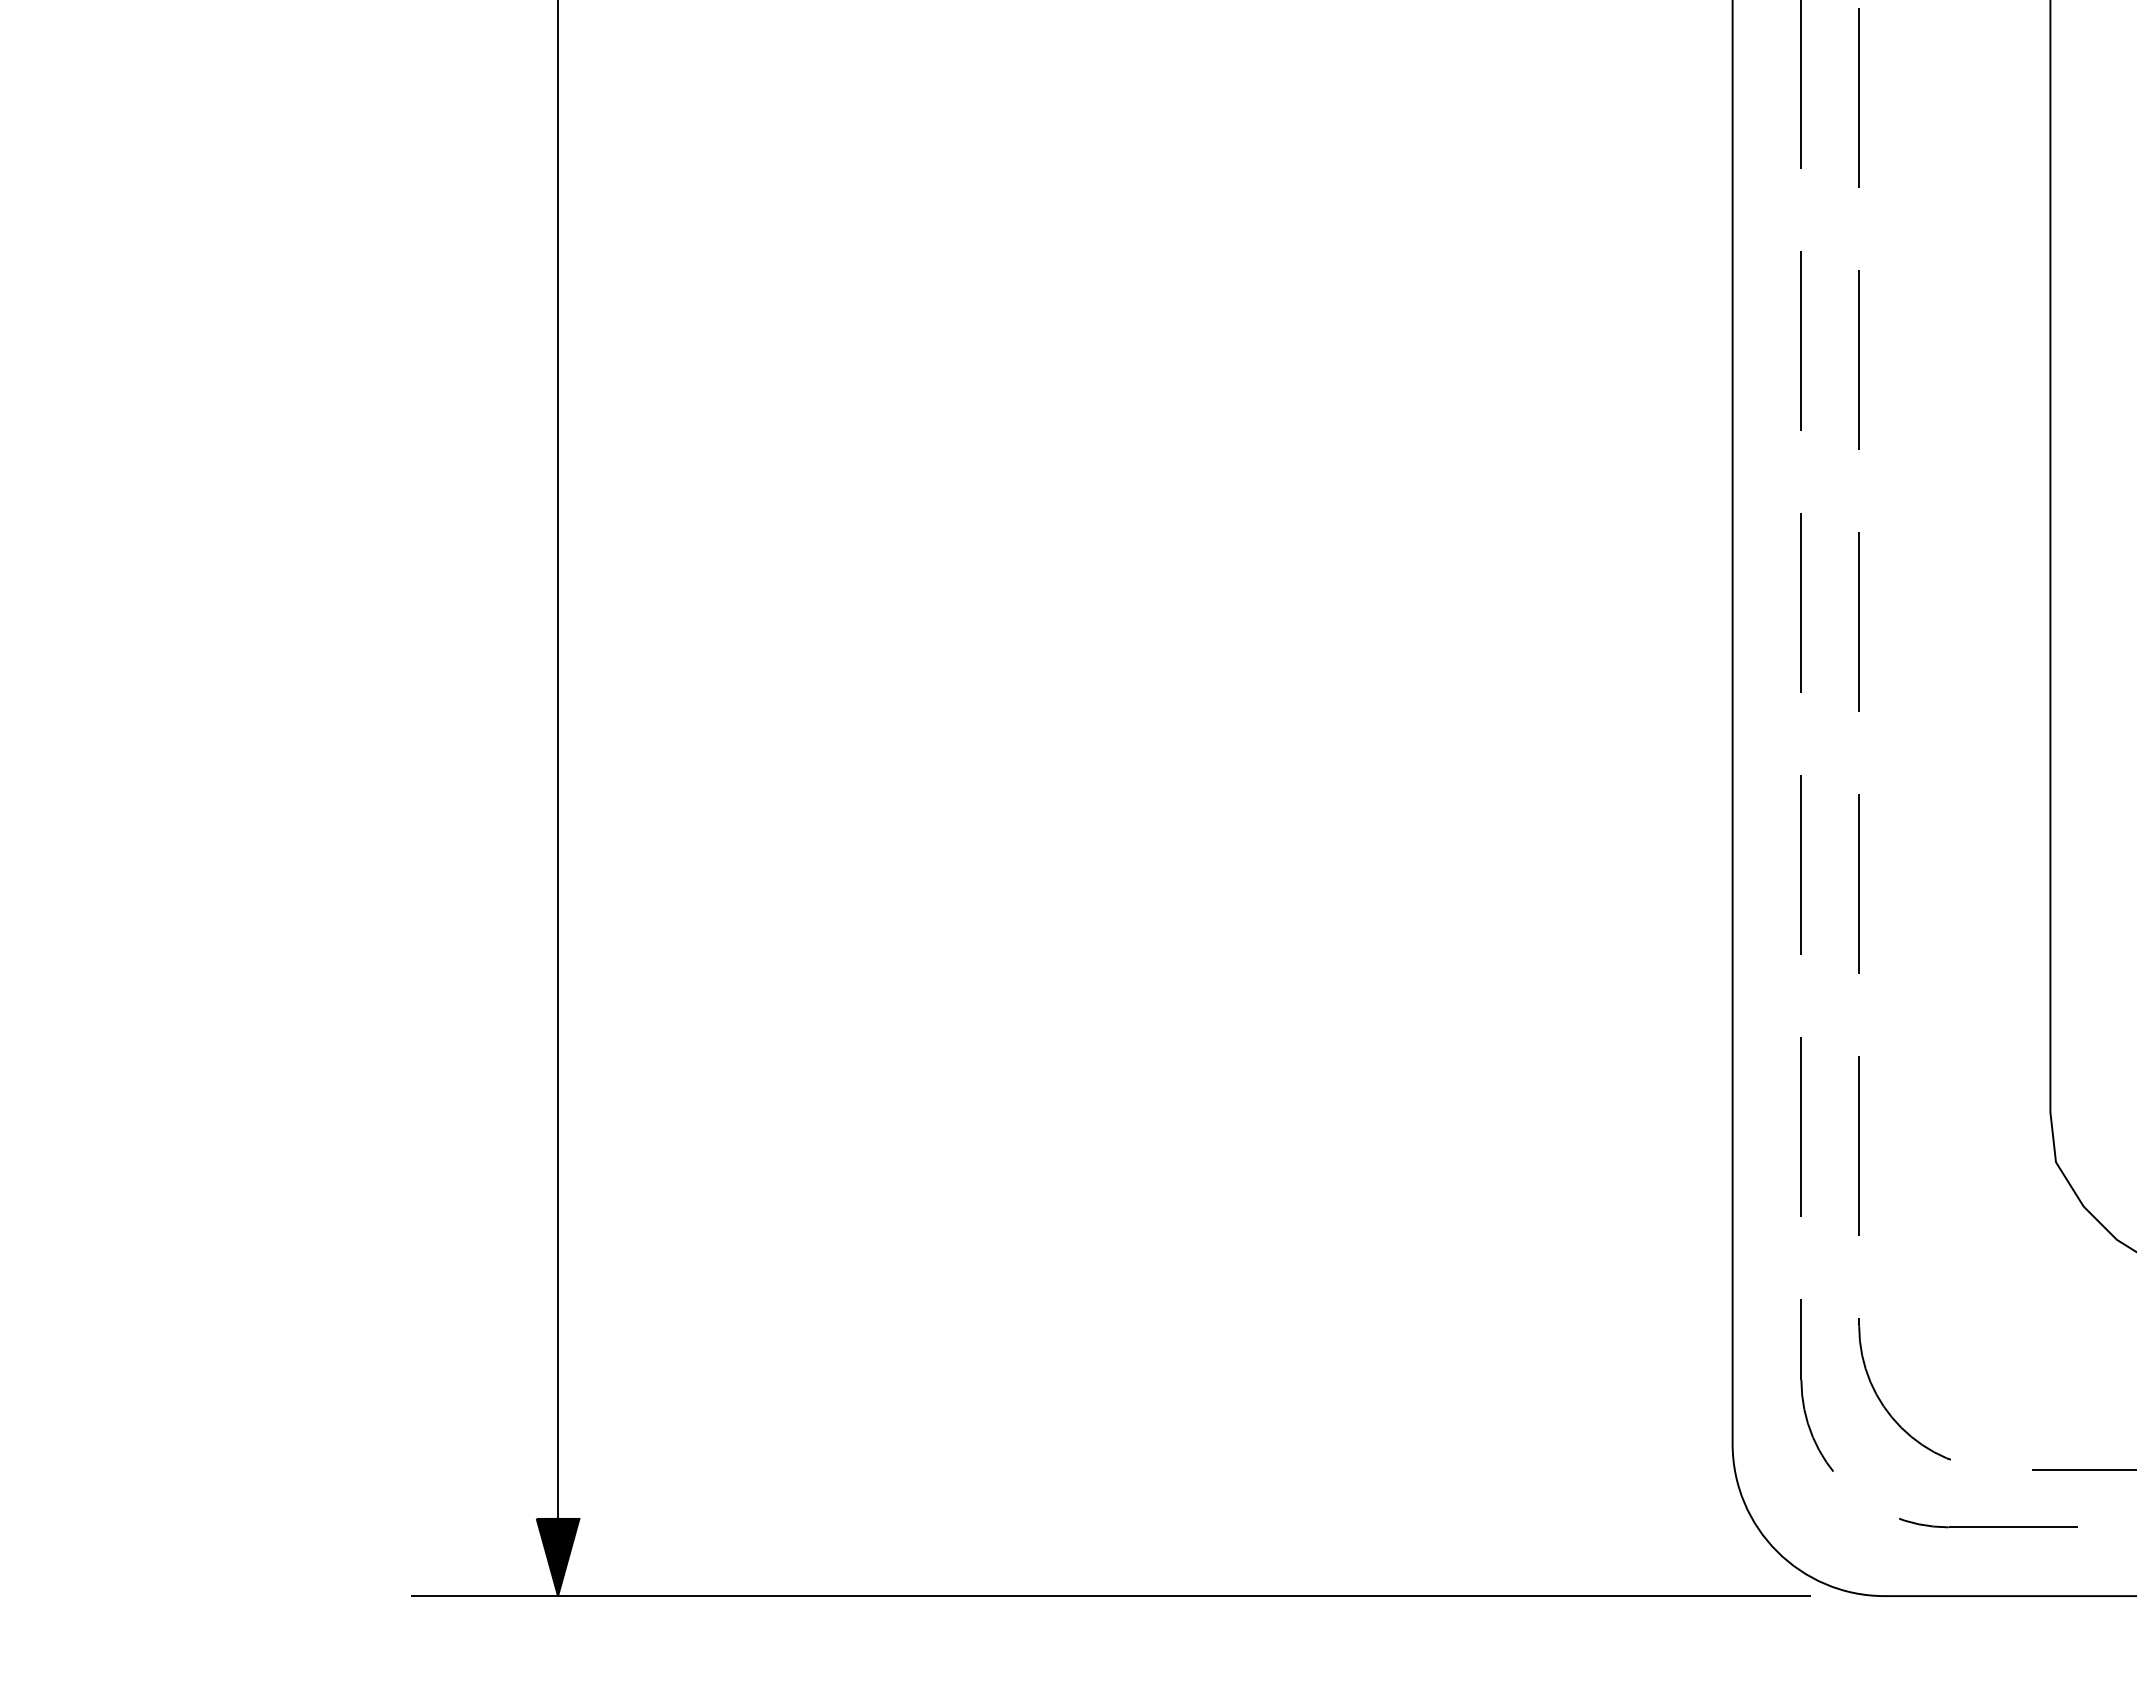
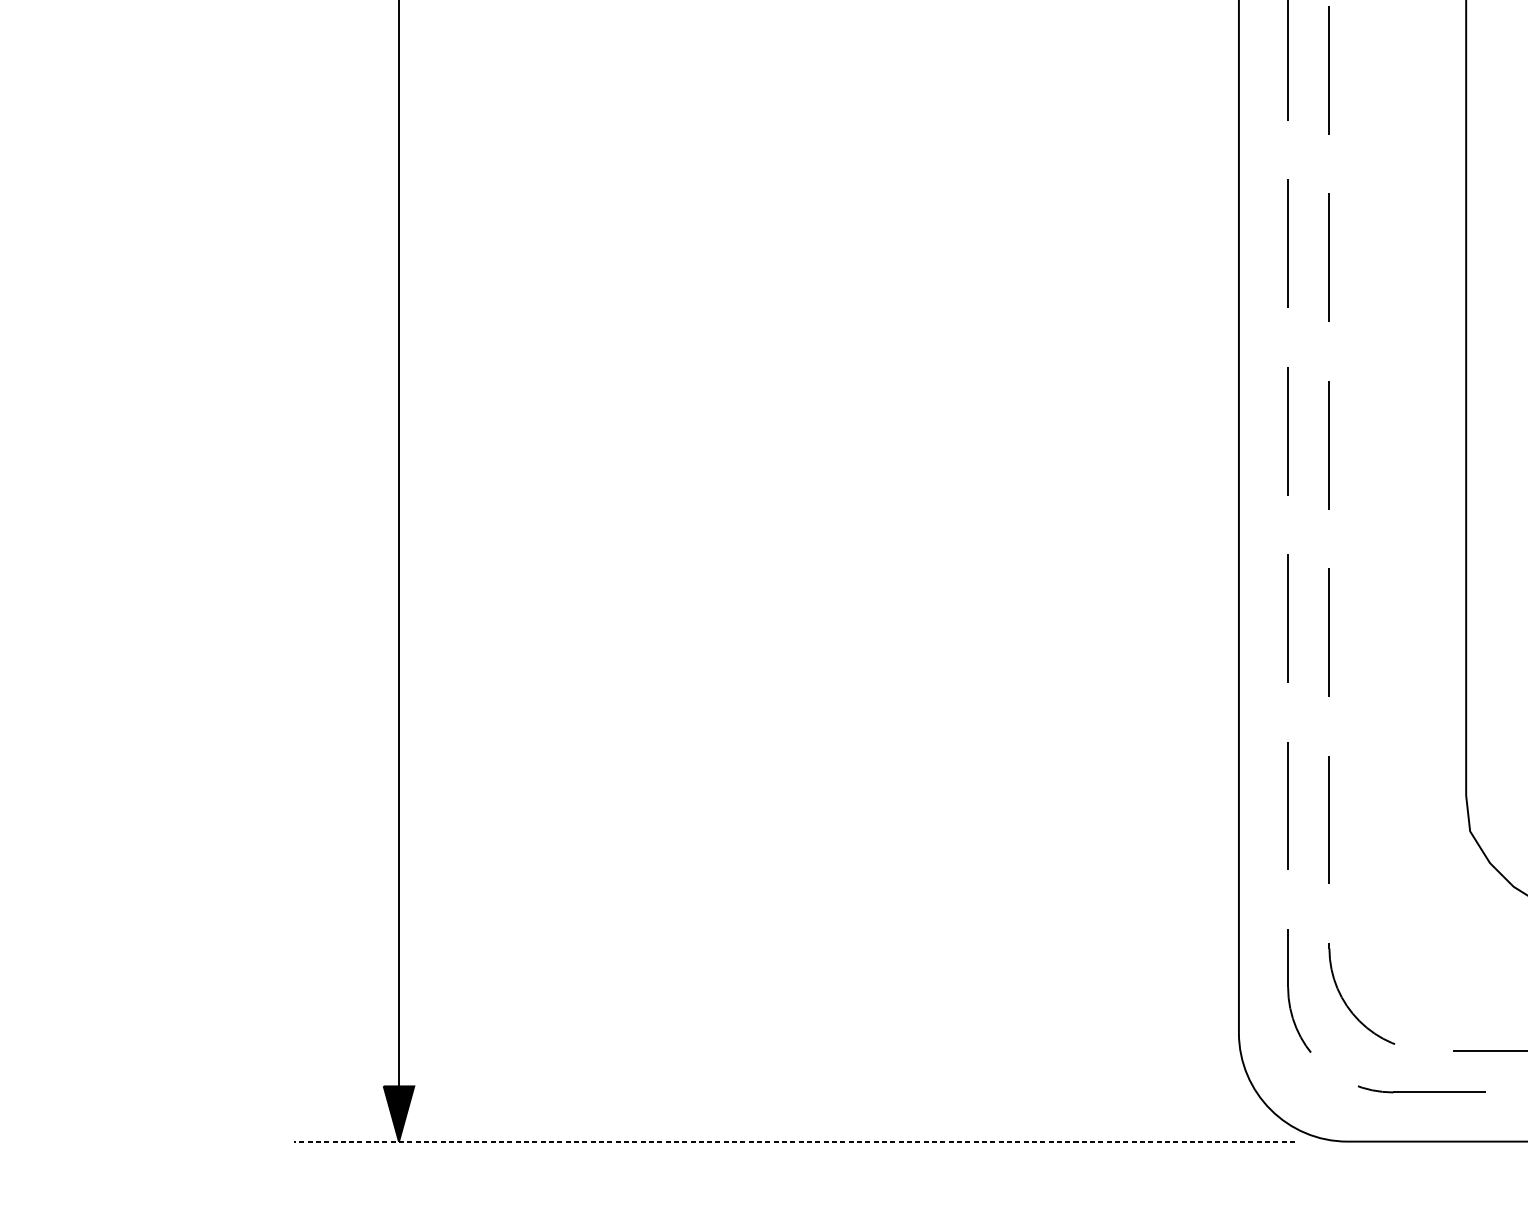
line: (1110, 1596) -> (794, 1141), solid -> dashed

